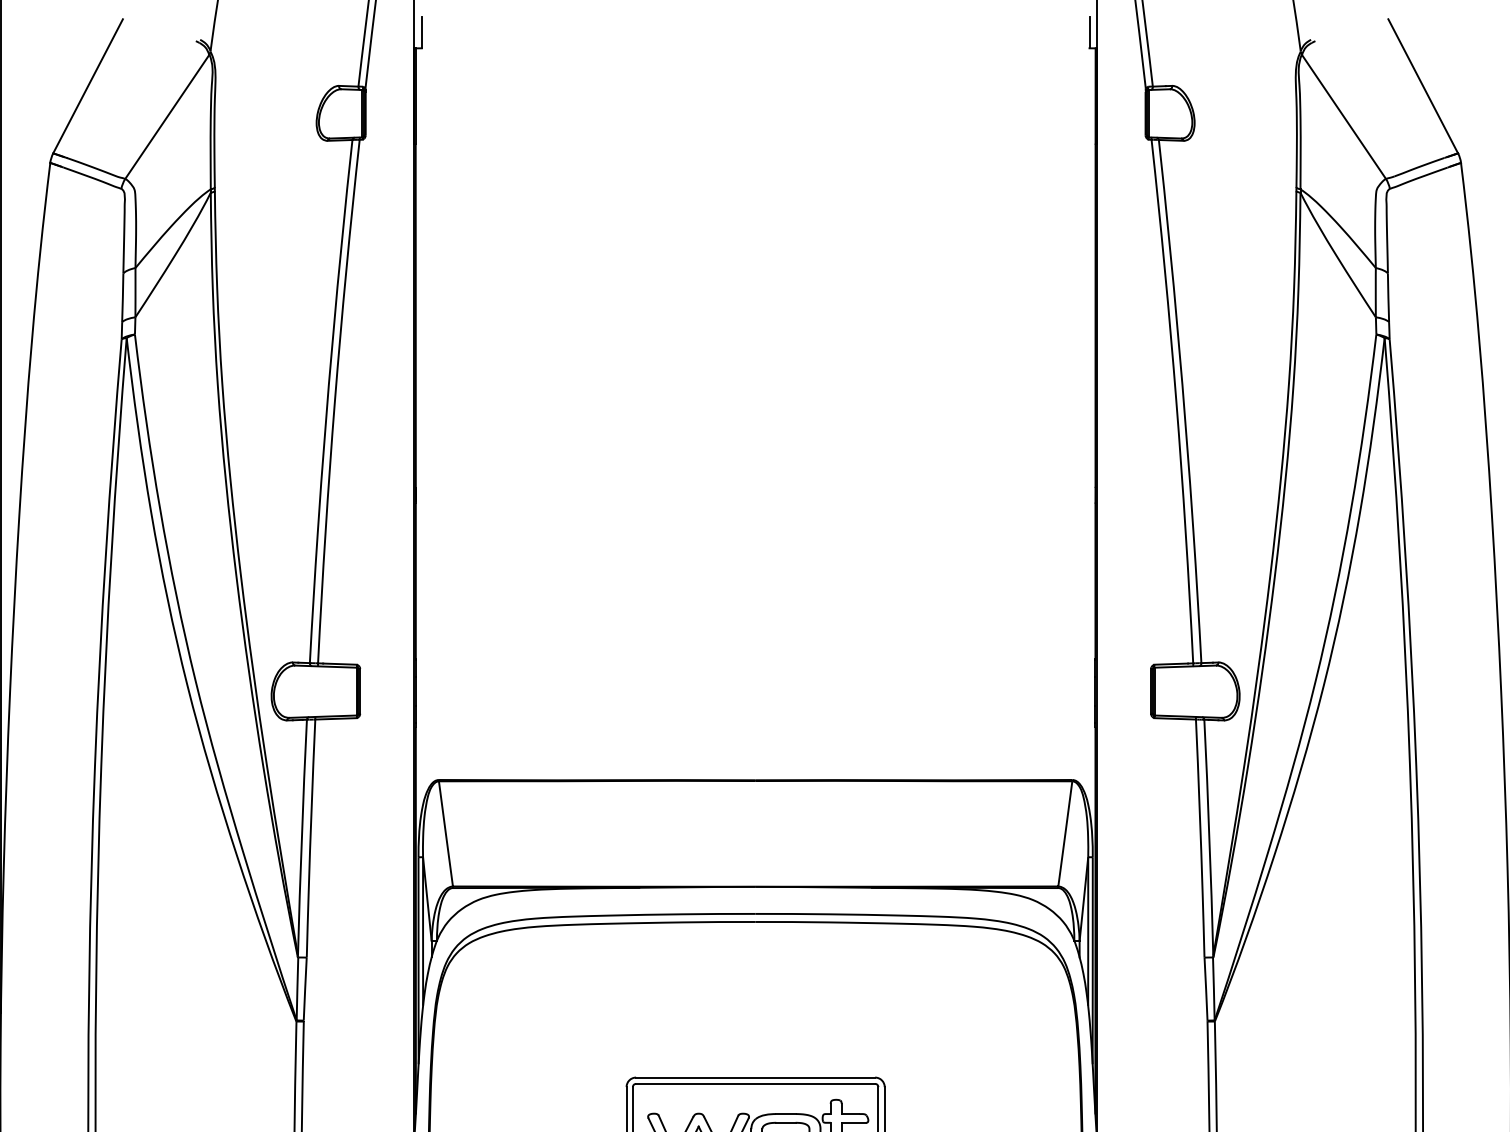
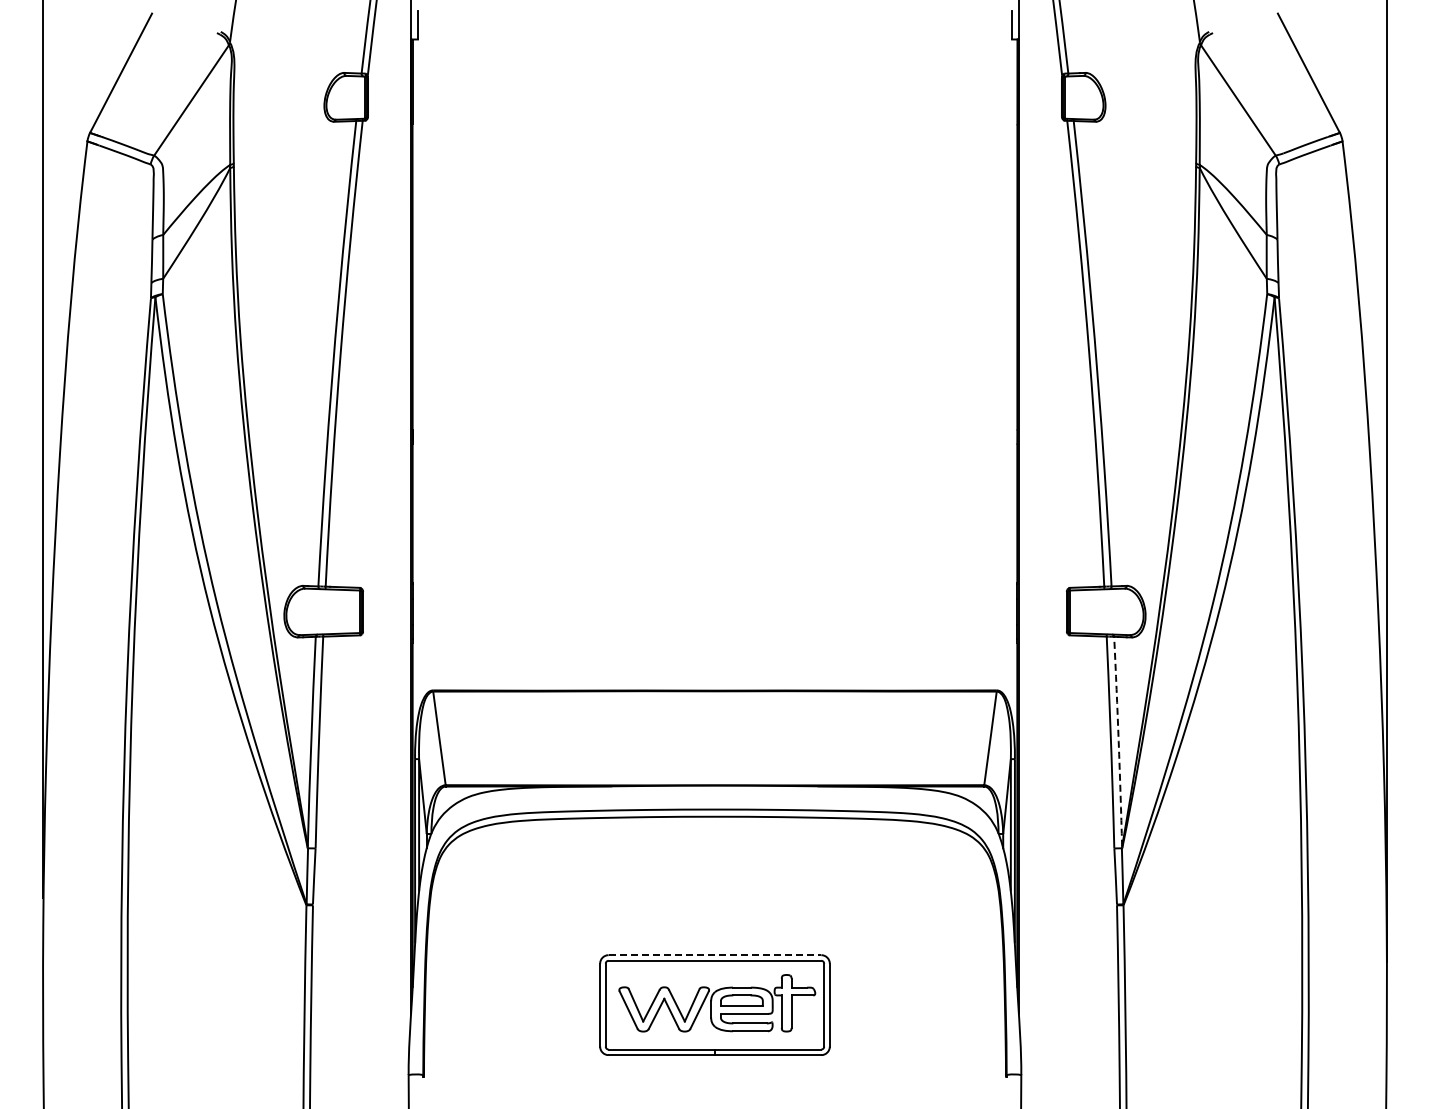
arc: (1209, 837) -> (1118, 741), solid -> dashed
line: (756, 1077) -> (715, 955), solid -> dashed

